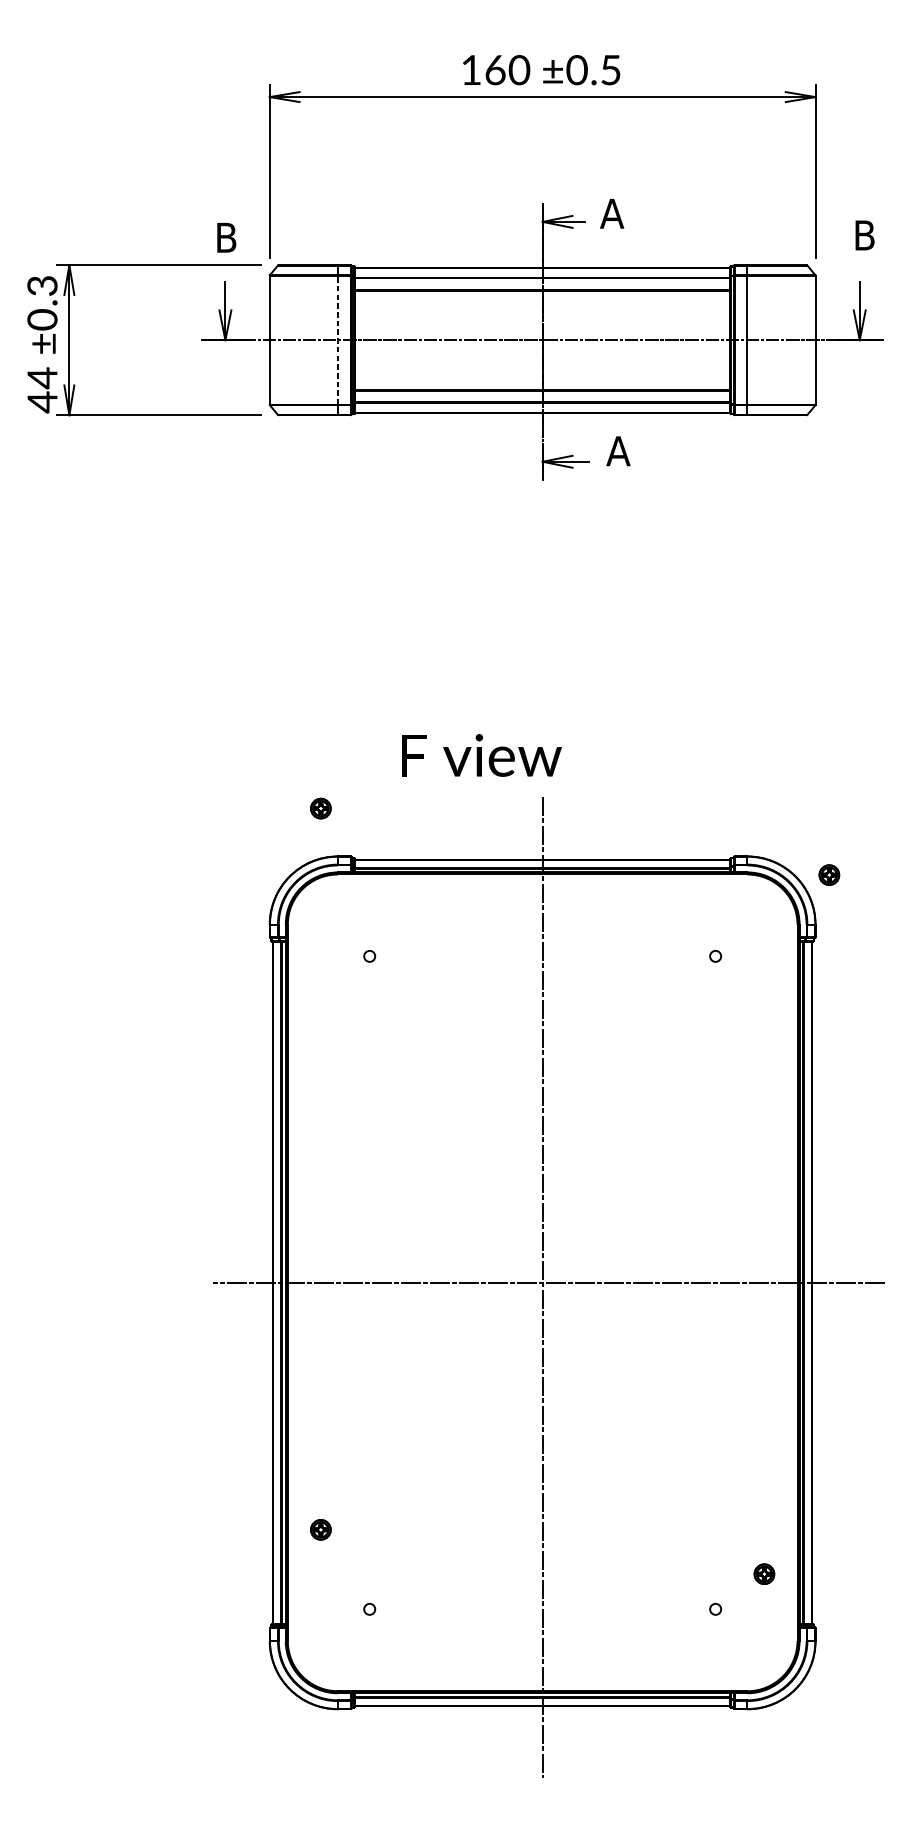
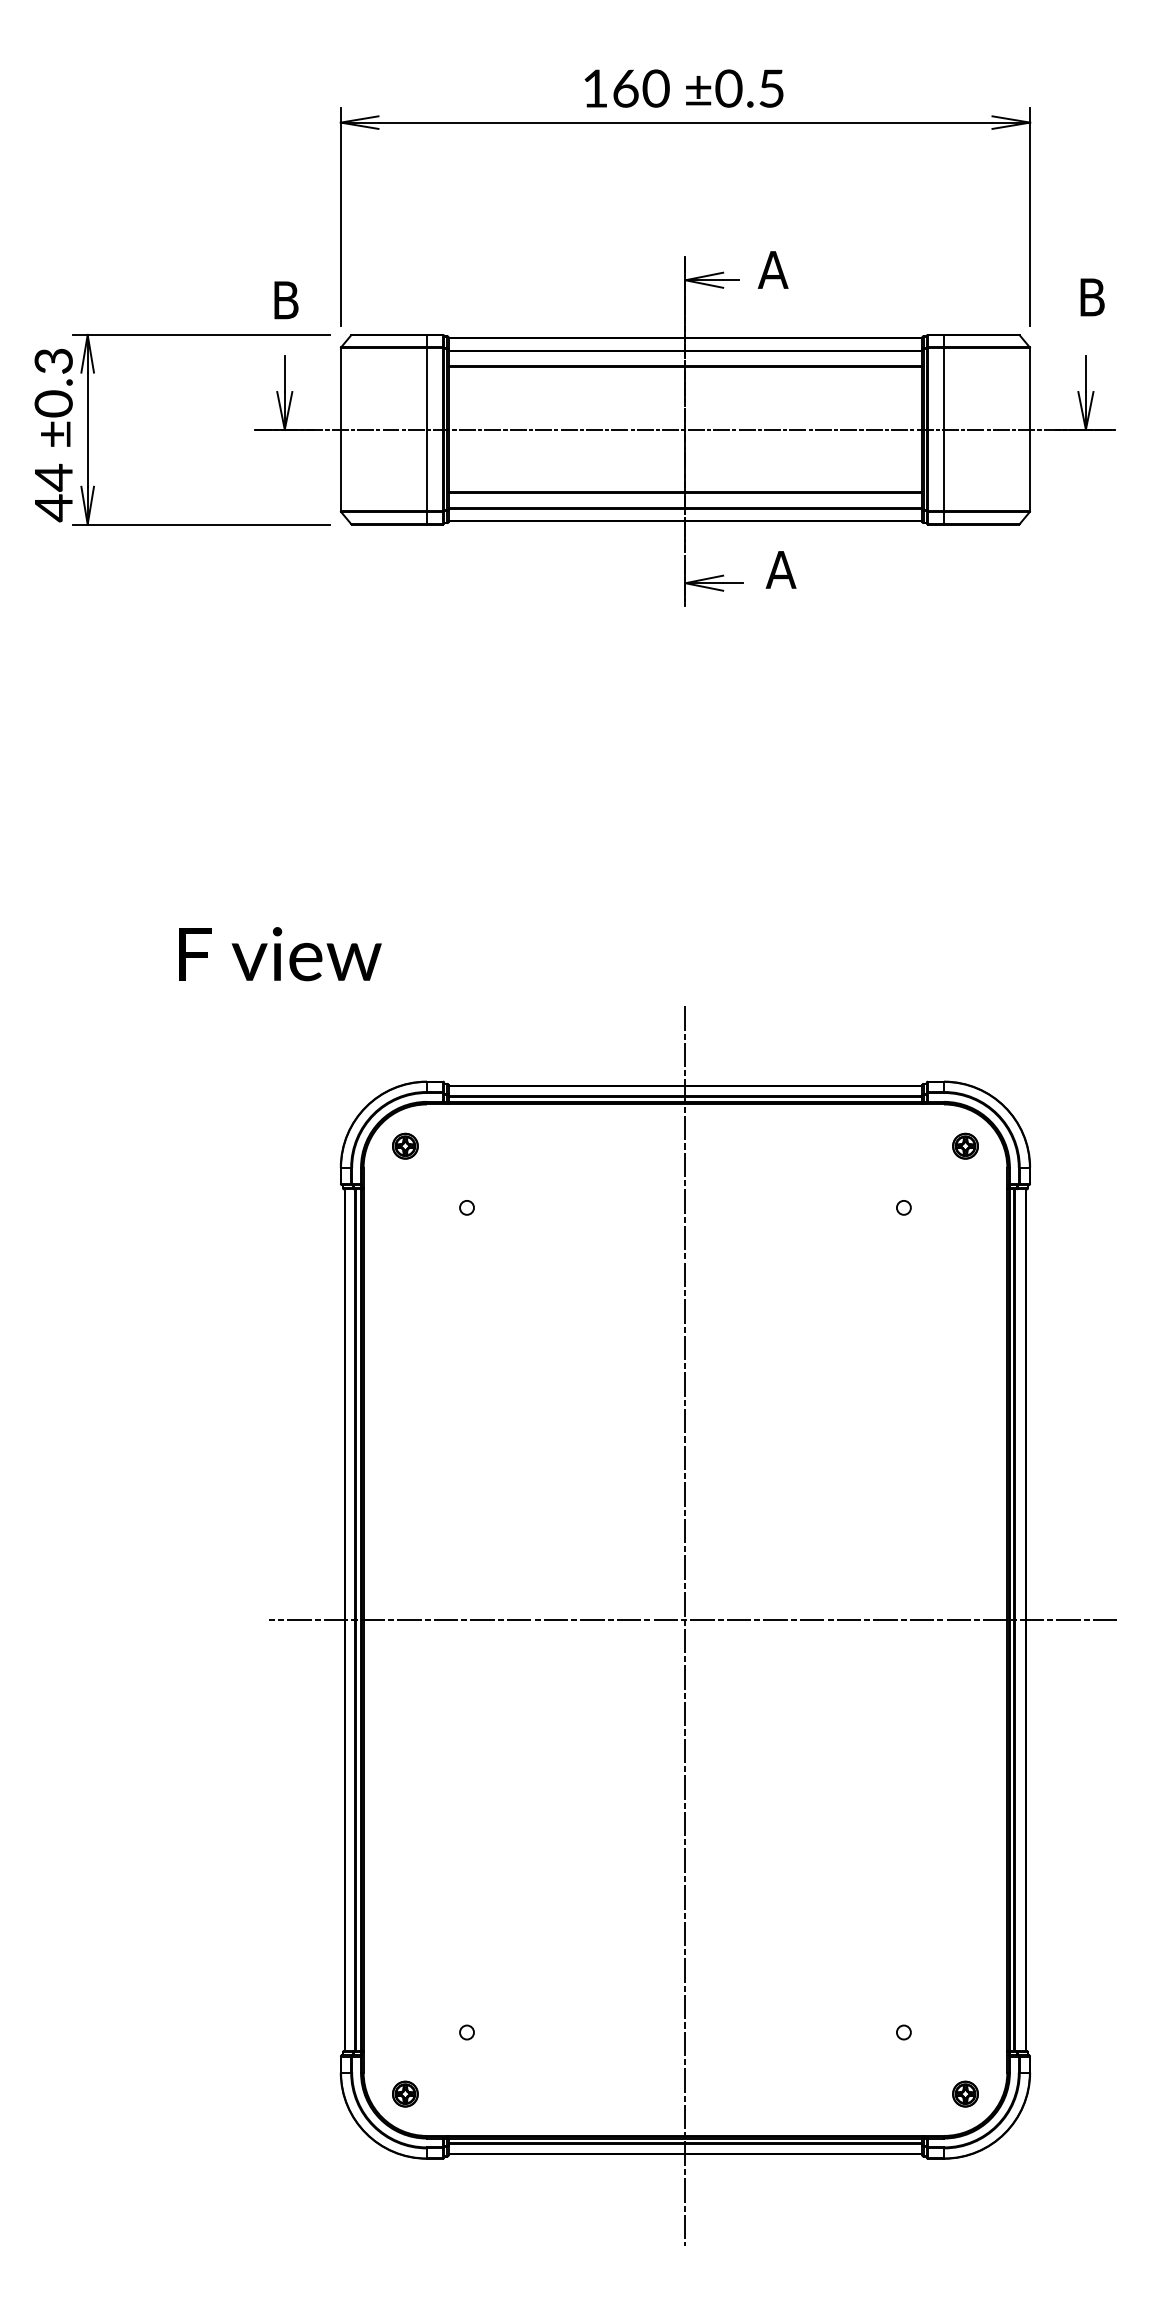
line: (337, 340) -> (426, 429), dashed -> solid
text: (481, 755) -> (280, 954), moved
part: (320, 808) -> (405, 1145), moved
part: (829, 874) -> (965, 1145), moved
part: (320, 1529) -> (405, 2093), moved
part: (764, 1573) -> (965, 2093), moved

